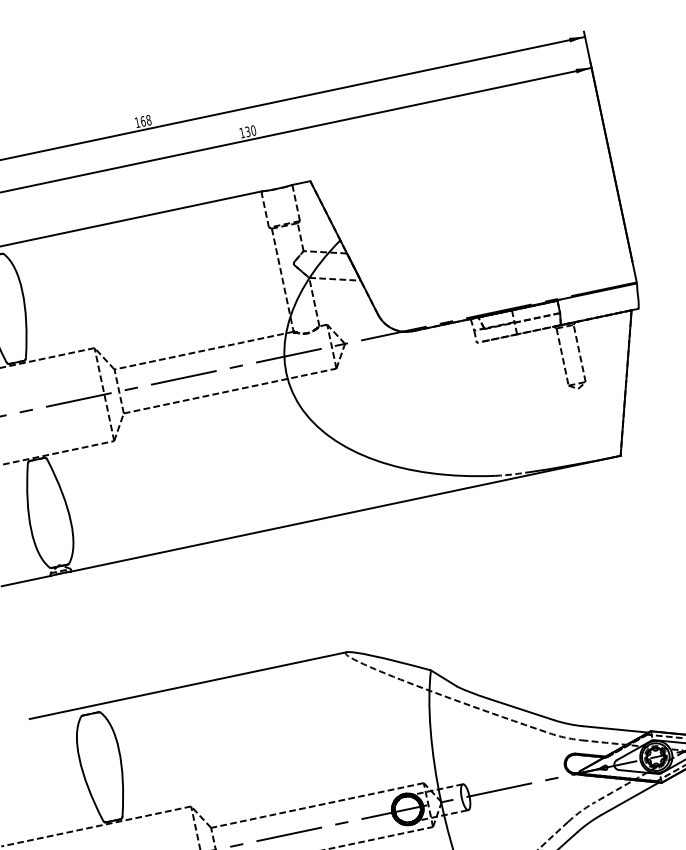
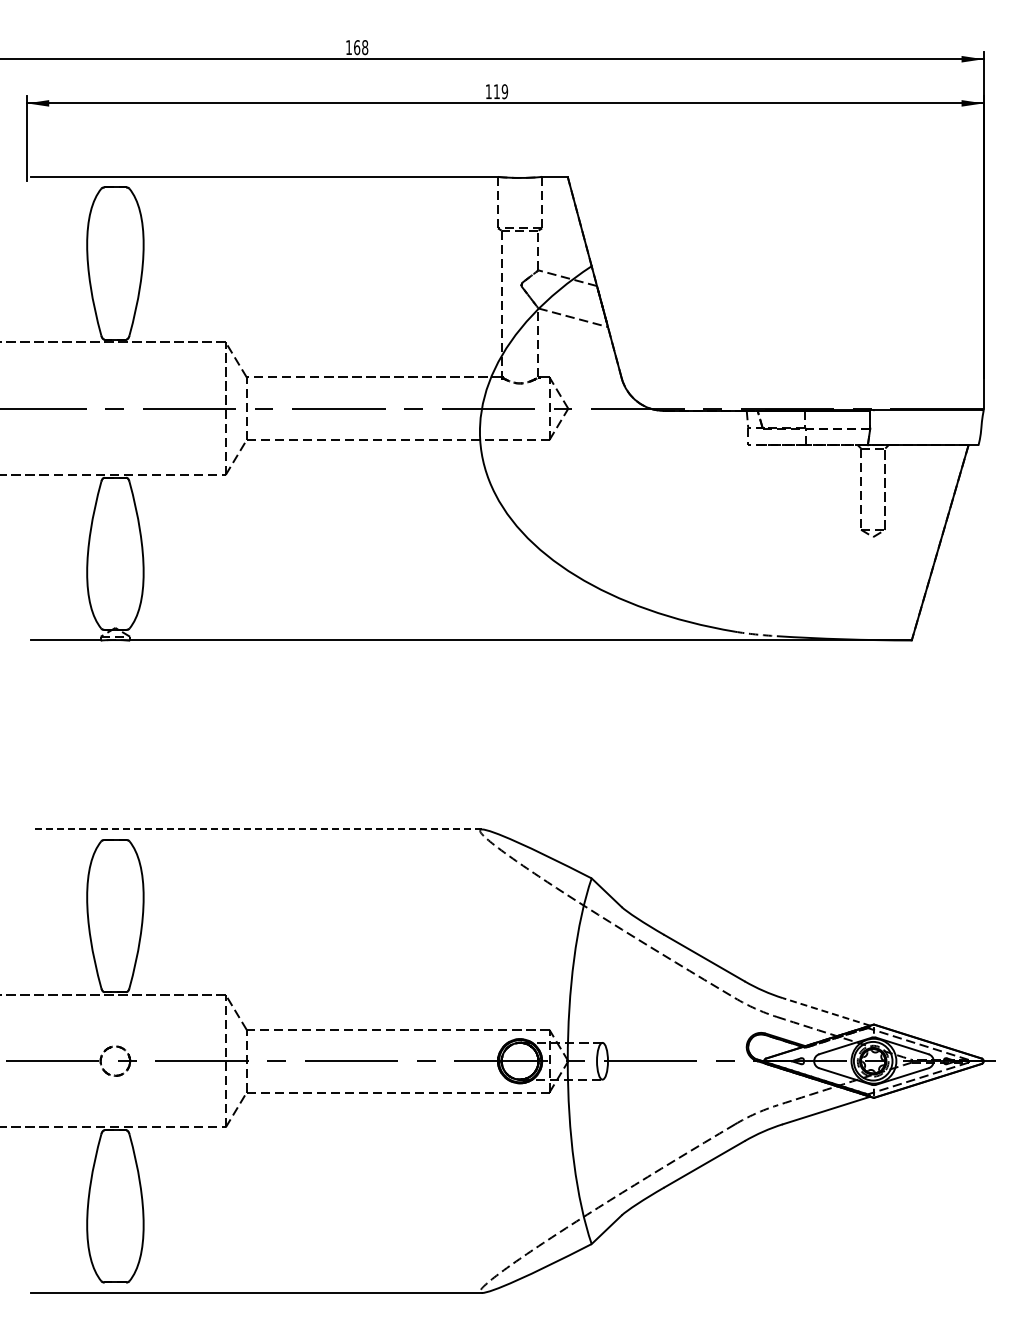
text: (250, 131) -> (500, 91), 130 -> 119
line: (188, 685) -> (256, 829), solid -> dashed
line: (615, 729) -> (826, 1011), solid -> dashed

